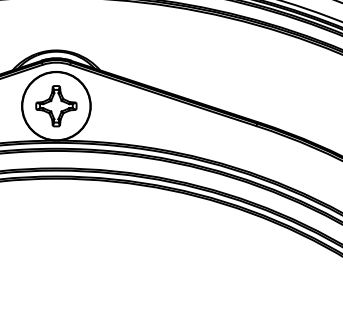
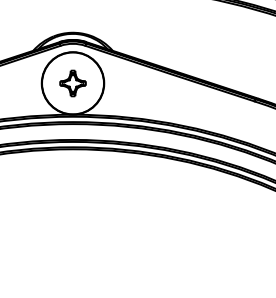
part: (56, 106) -> (73, 83), size x0.7

